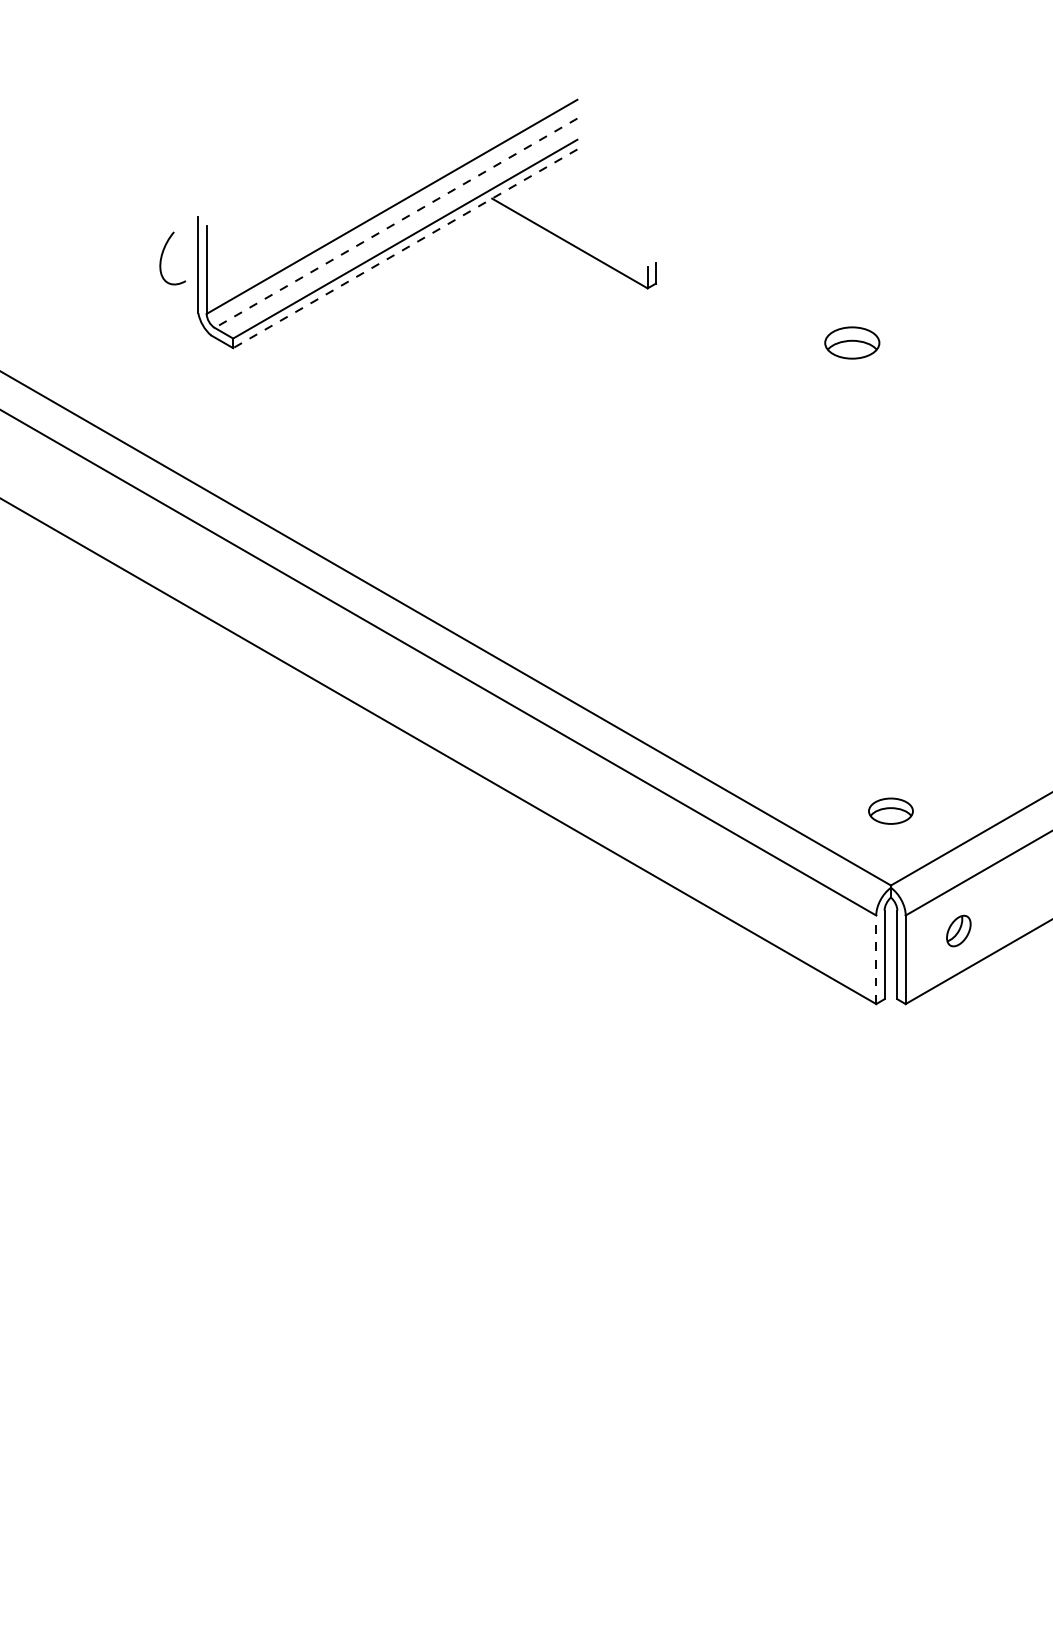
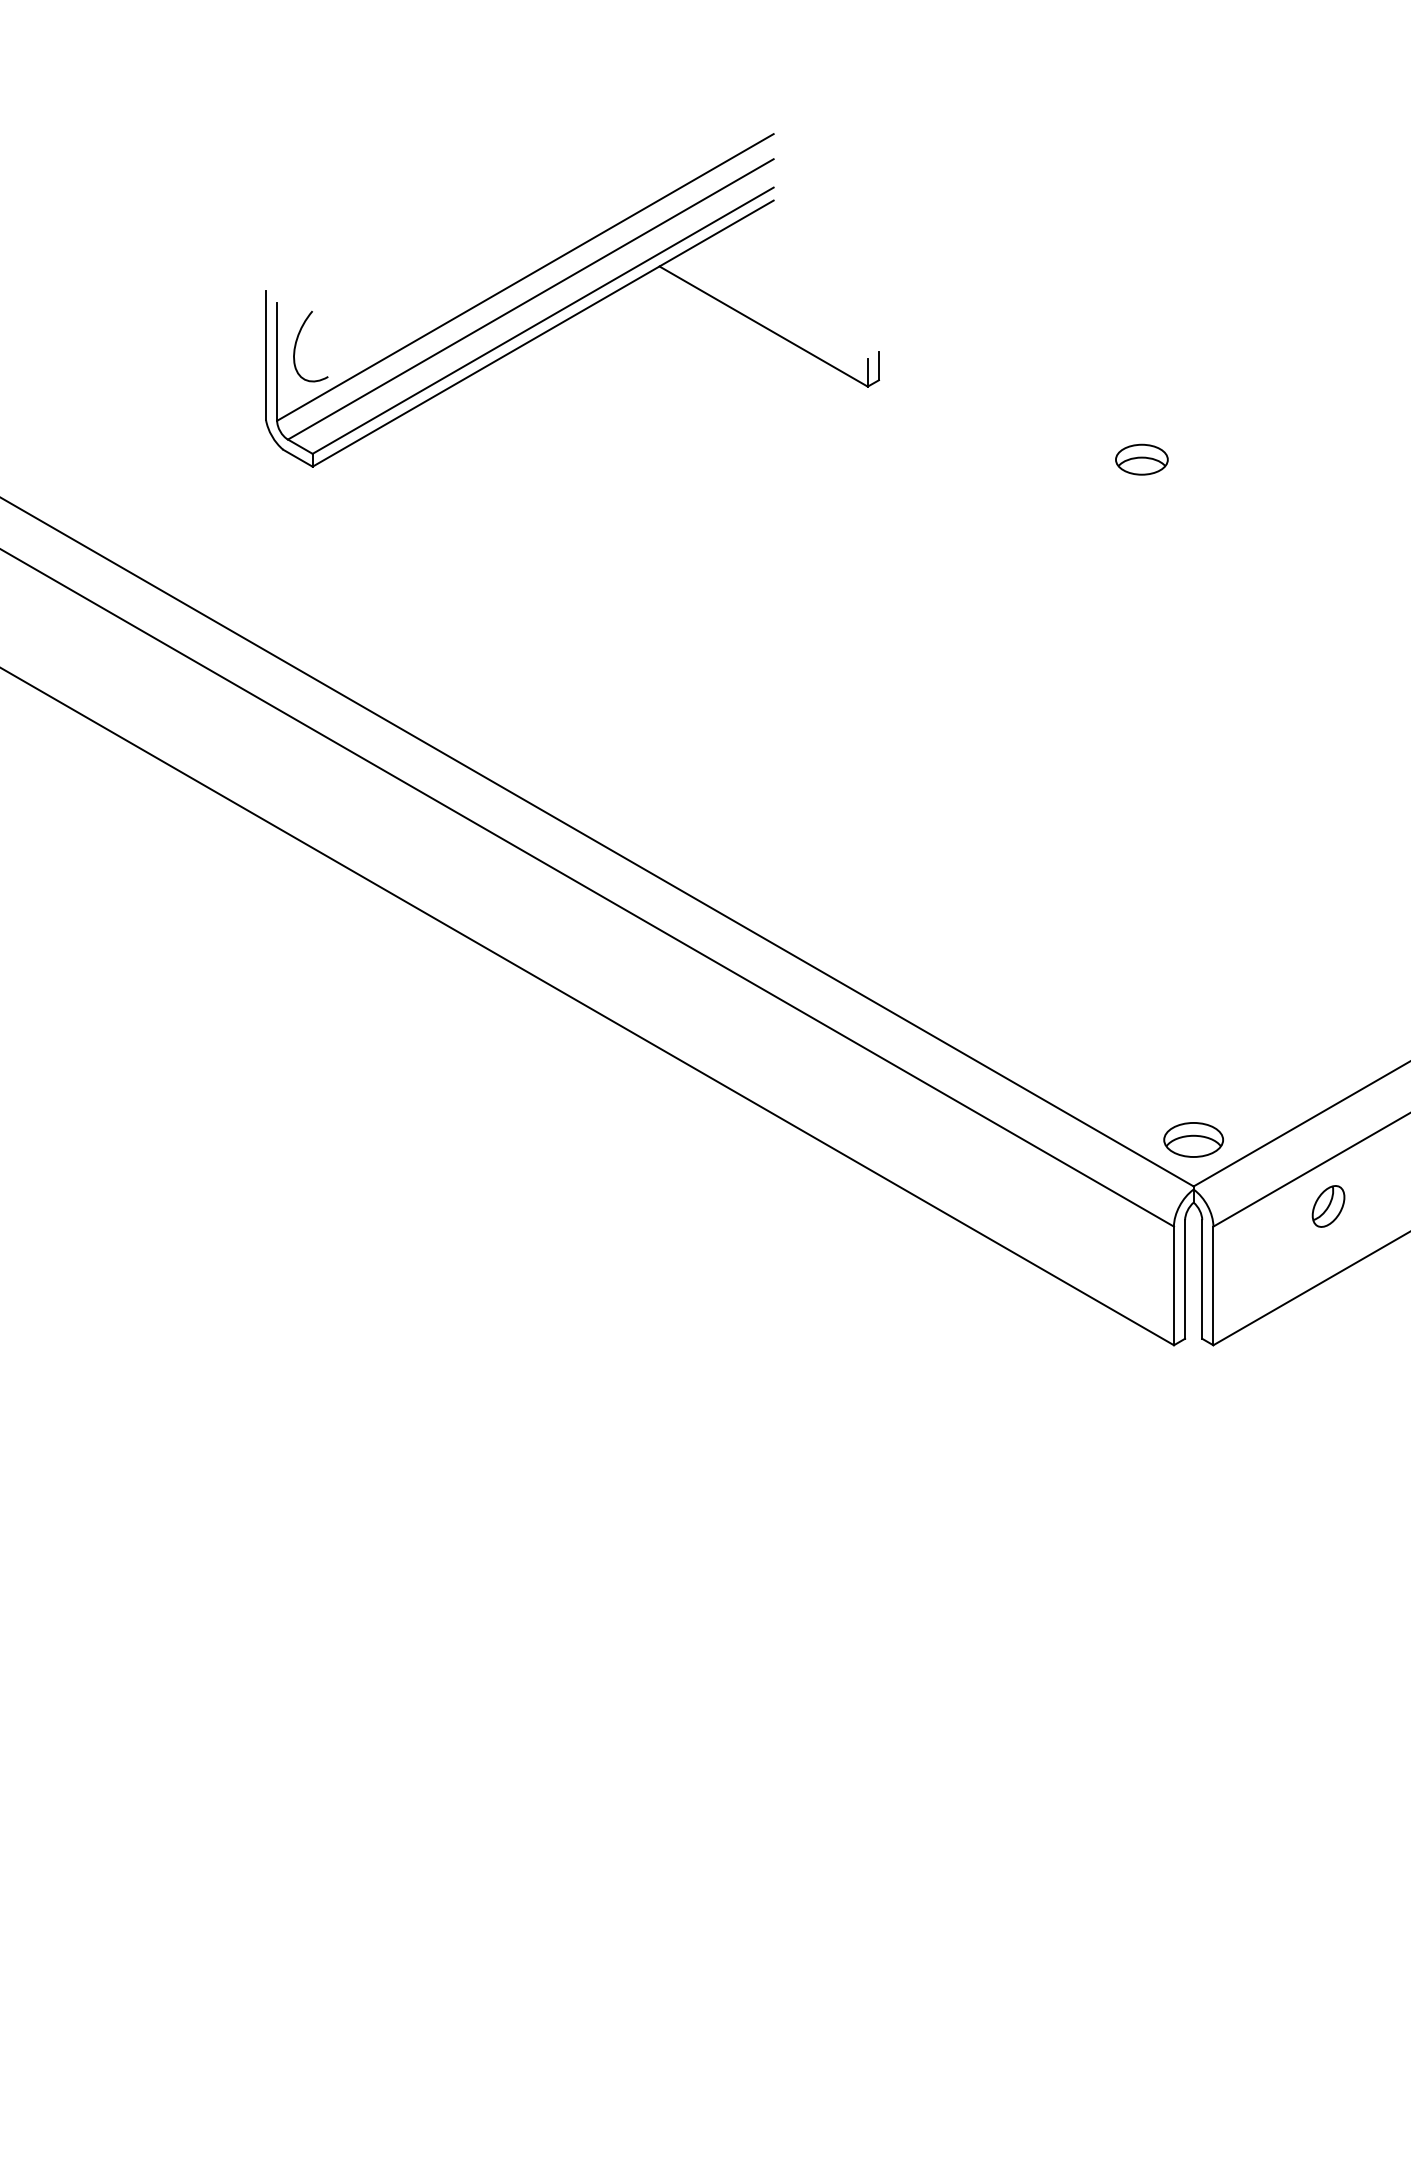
line: (395, 223) -> (530, 299), dashed -> solid
line: (404, 248) -> (542, 333), dashed -> solid
curve: (162, 254) -> (297, 341), moved
part: (852, 342) -> (1141, 459), size x0.71
part: (890, 810) -> (1193, 1139), moved
part: (958, 931) -> (1328, 1206), moved
line: (875, 959) -> (1173, 1285), dashed -> solid

